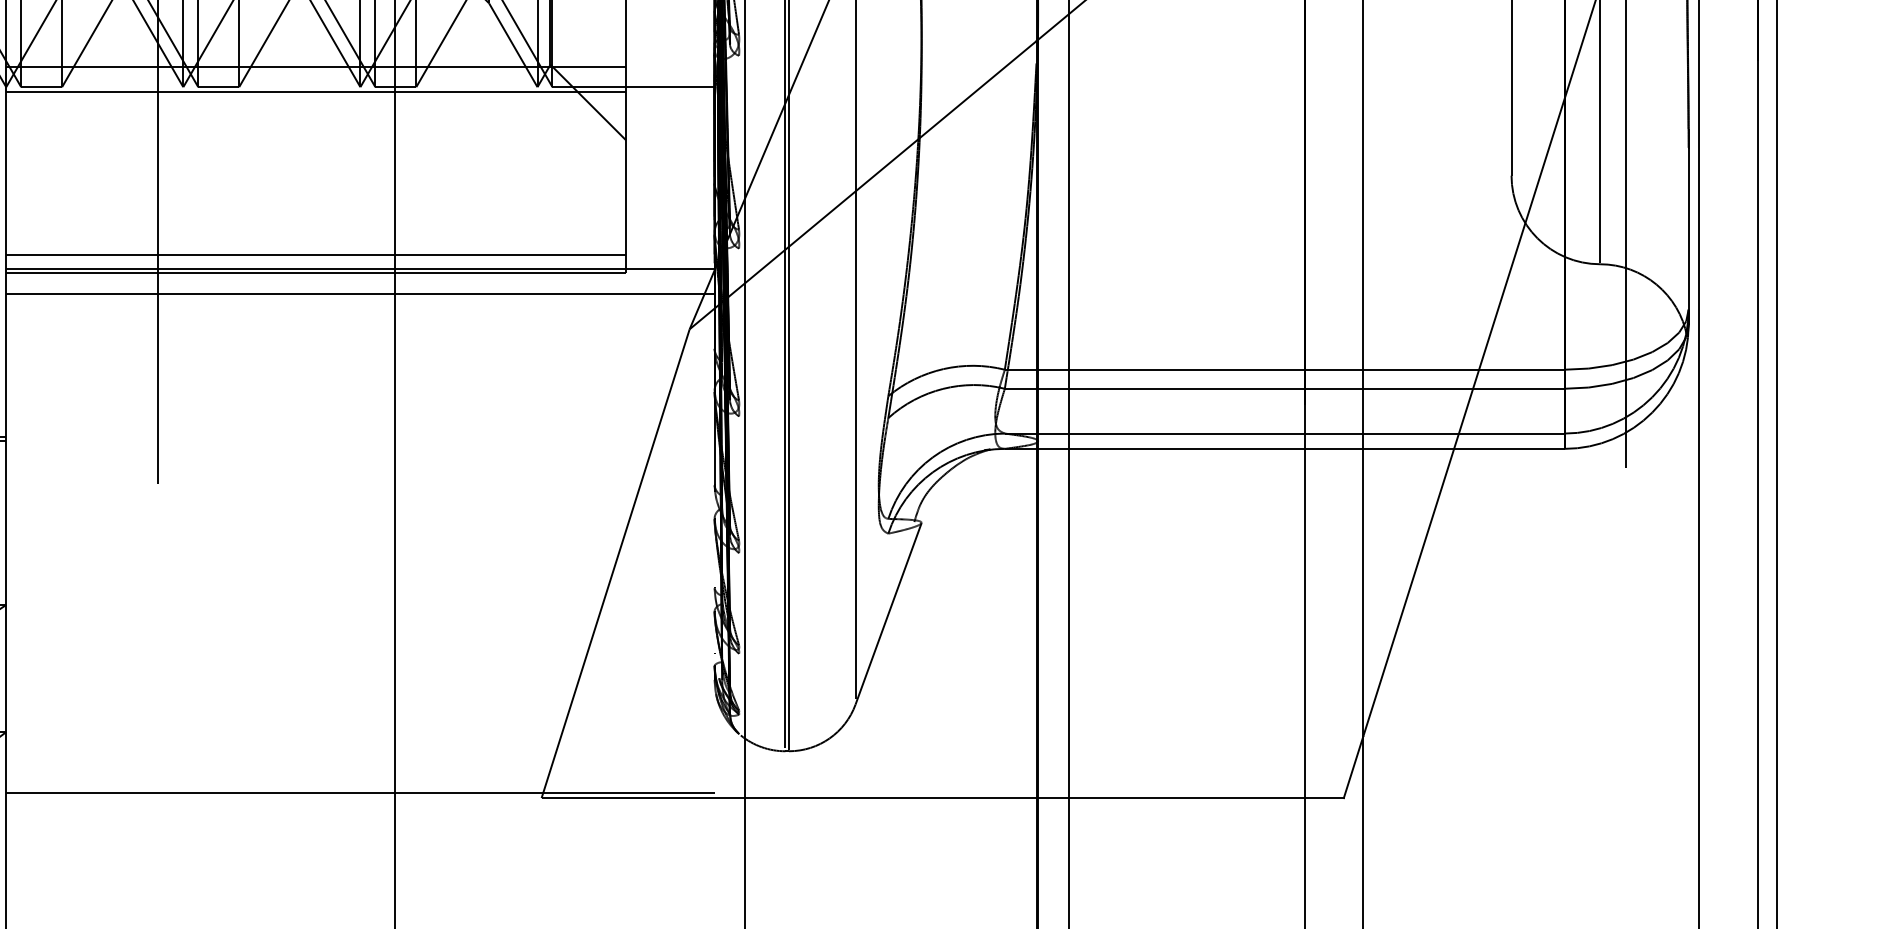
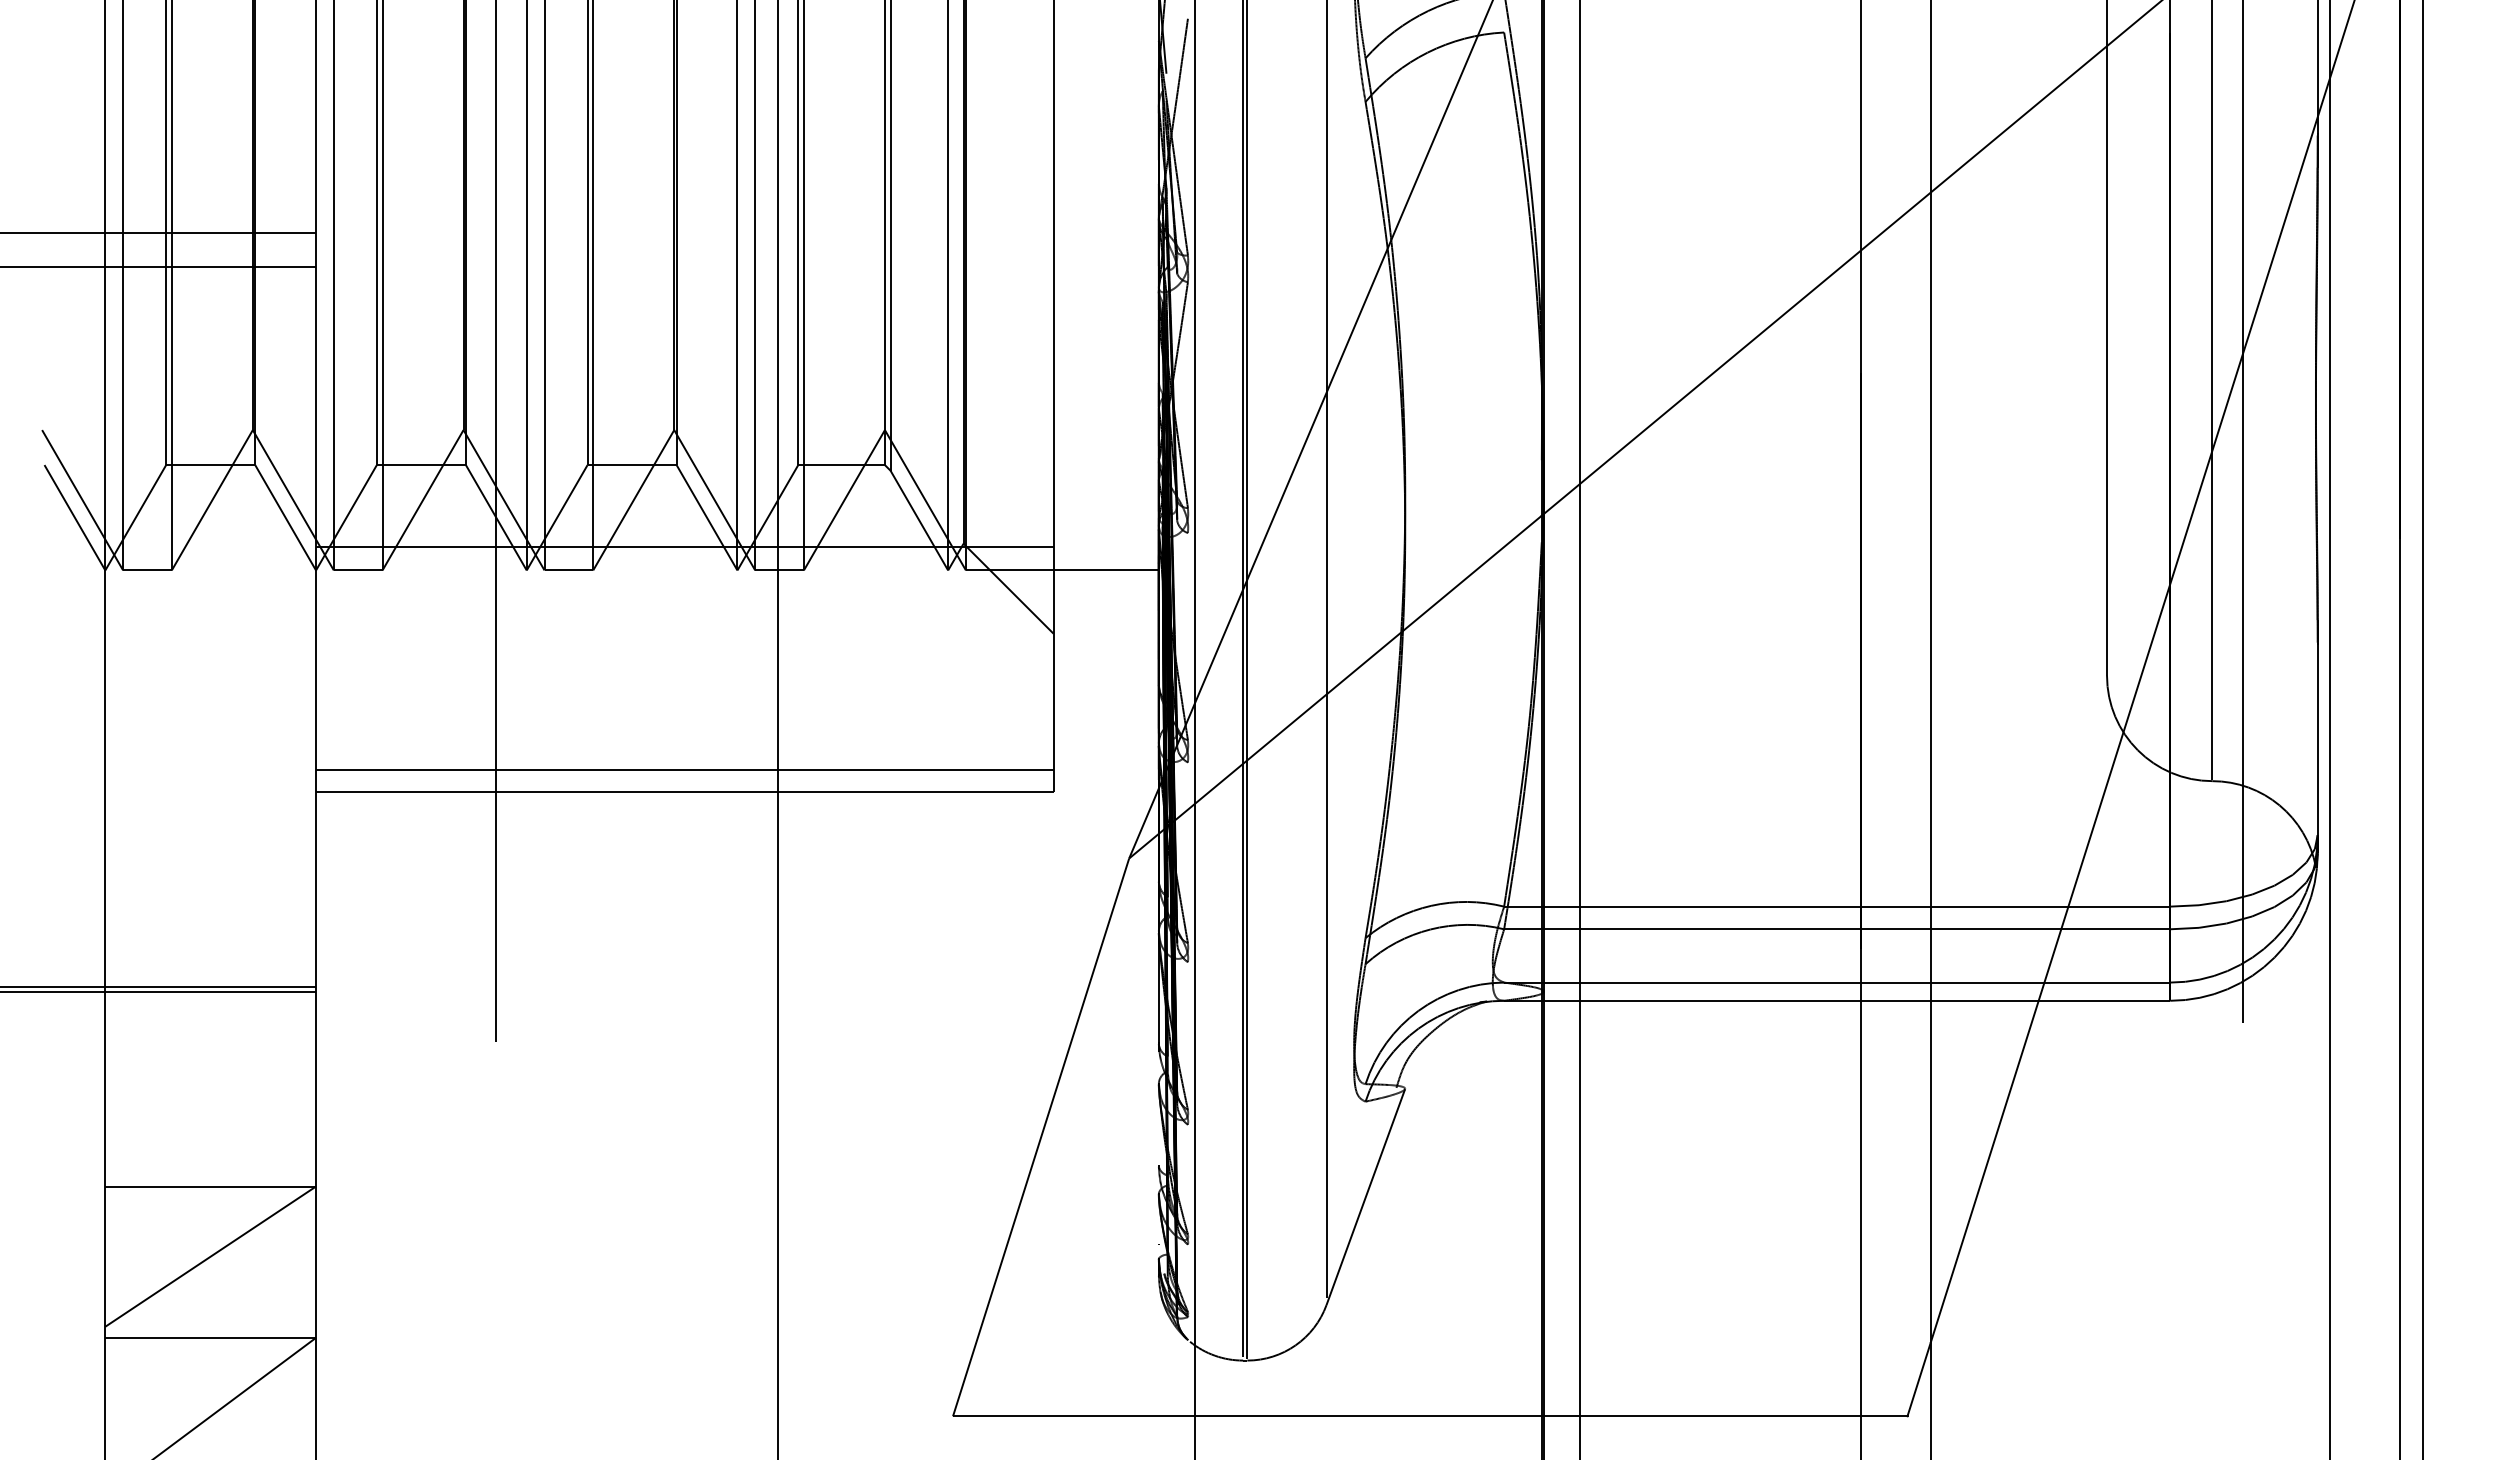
line: (315, 92) -> (684, 576), removed
line: (360, 269) -> (737, 787), removed
line: (360, 293) -> (737, 816), removed
line: (360, 793) -> (737, 1410), removed

